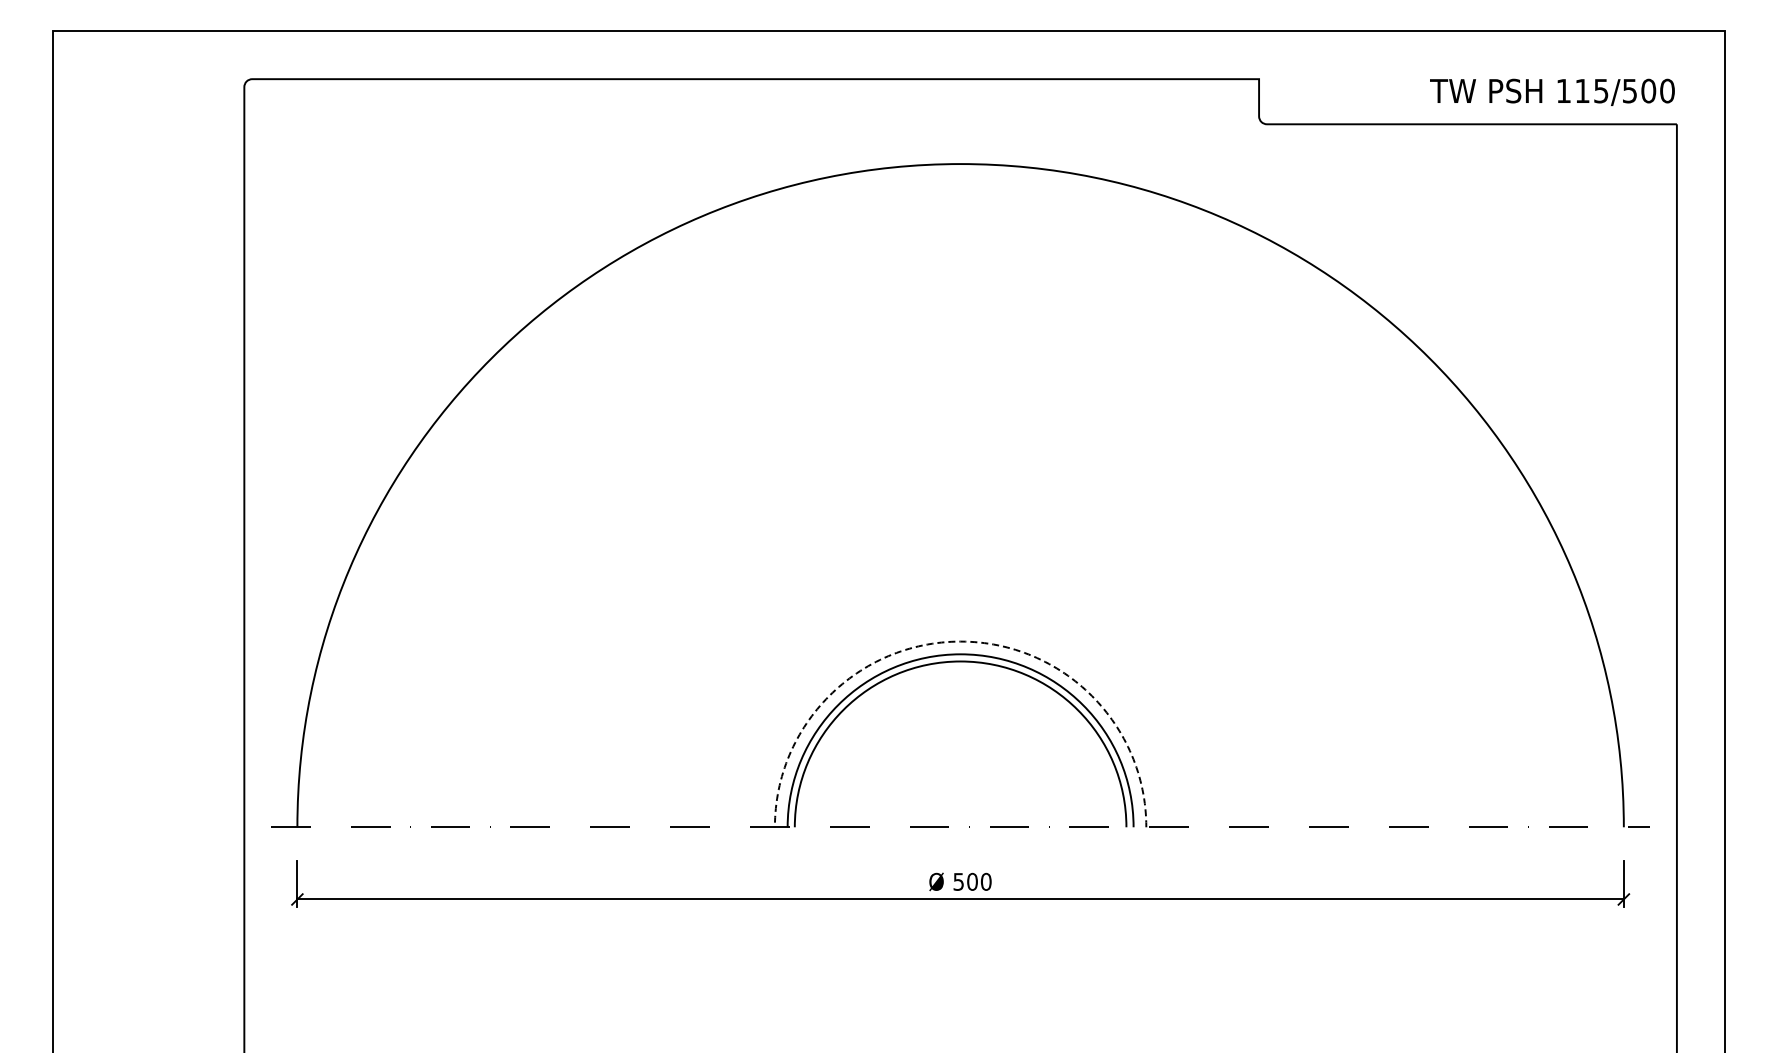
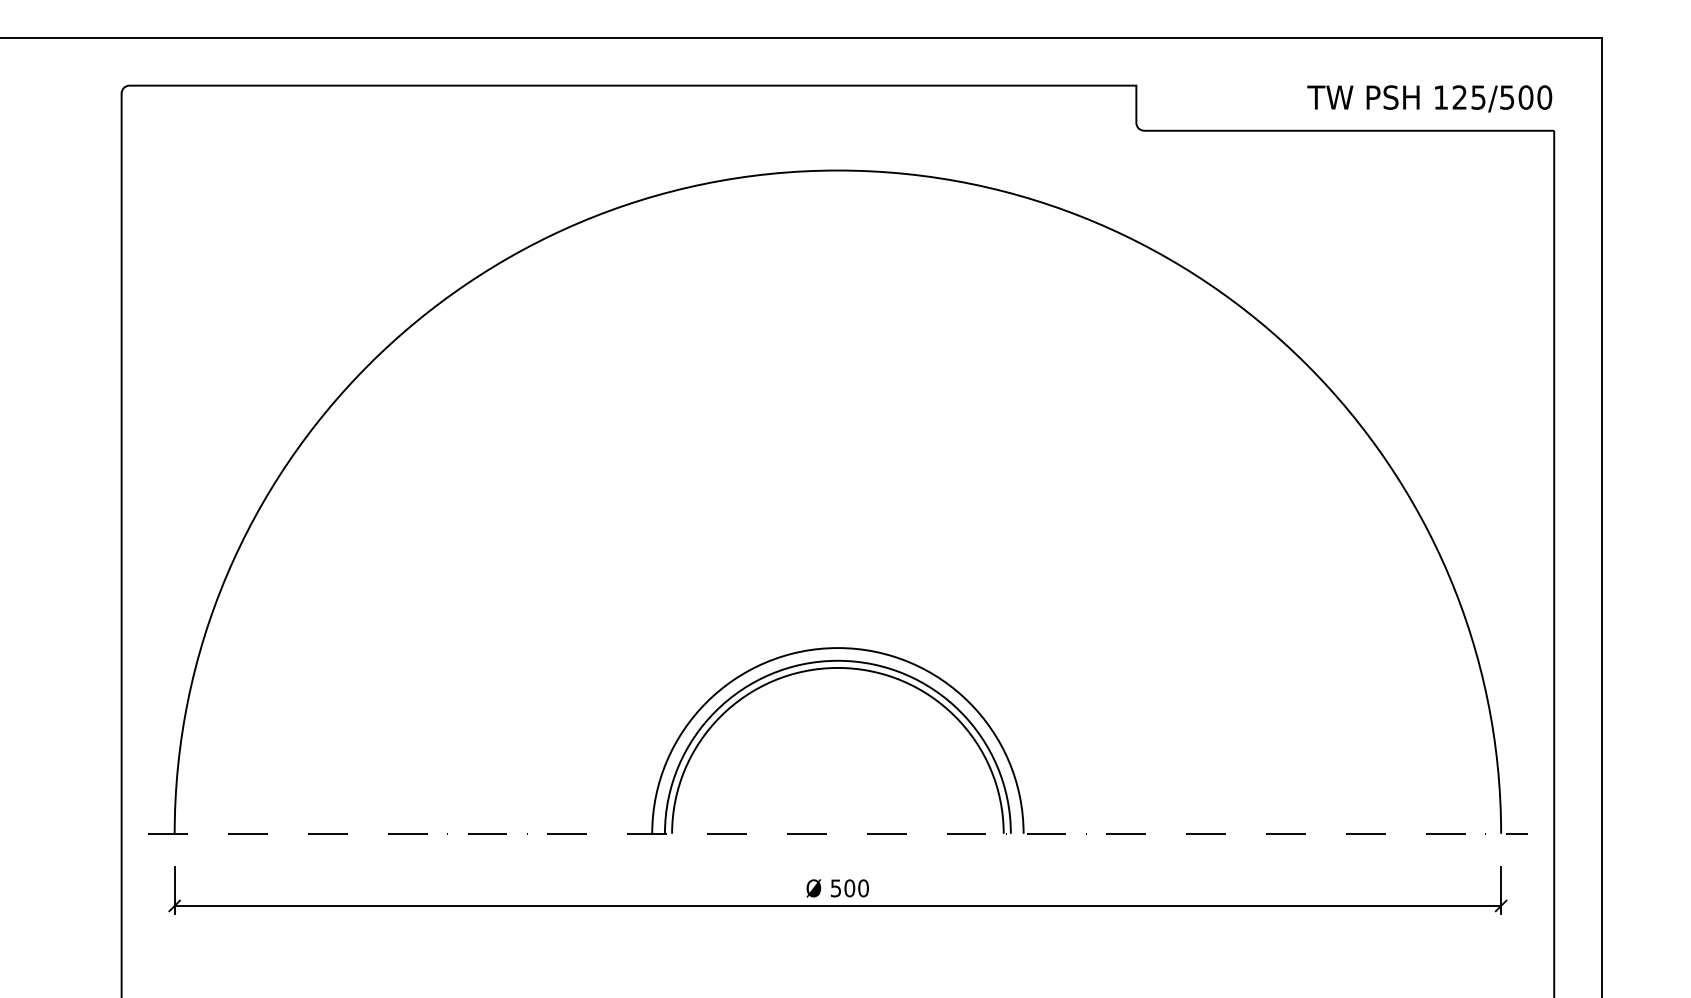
text: (1582, 90) -> (1459, 96), 115/500 -> 125/500
arc: (960, 641) -> (837, 647), dashed -> solid

